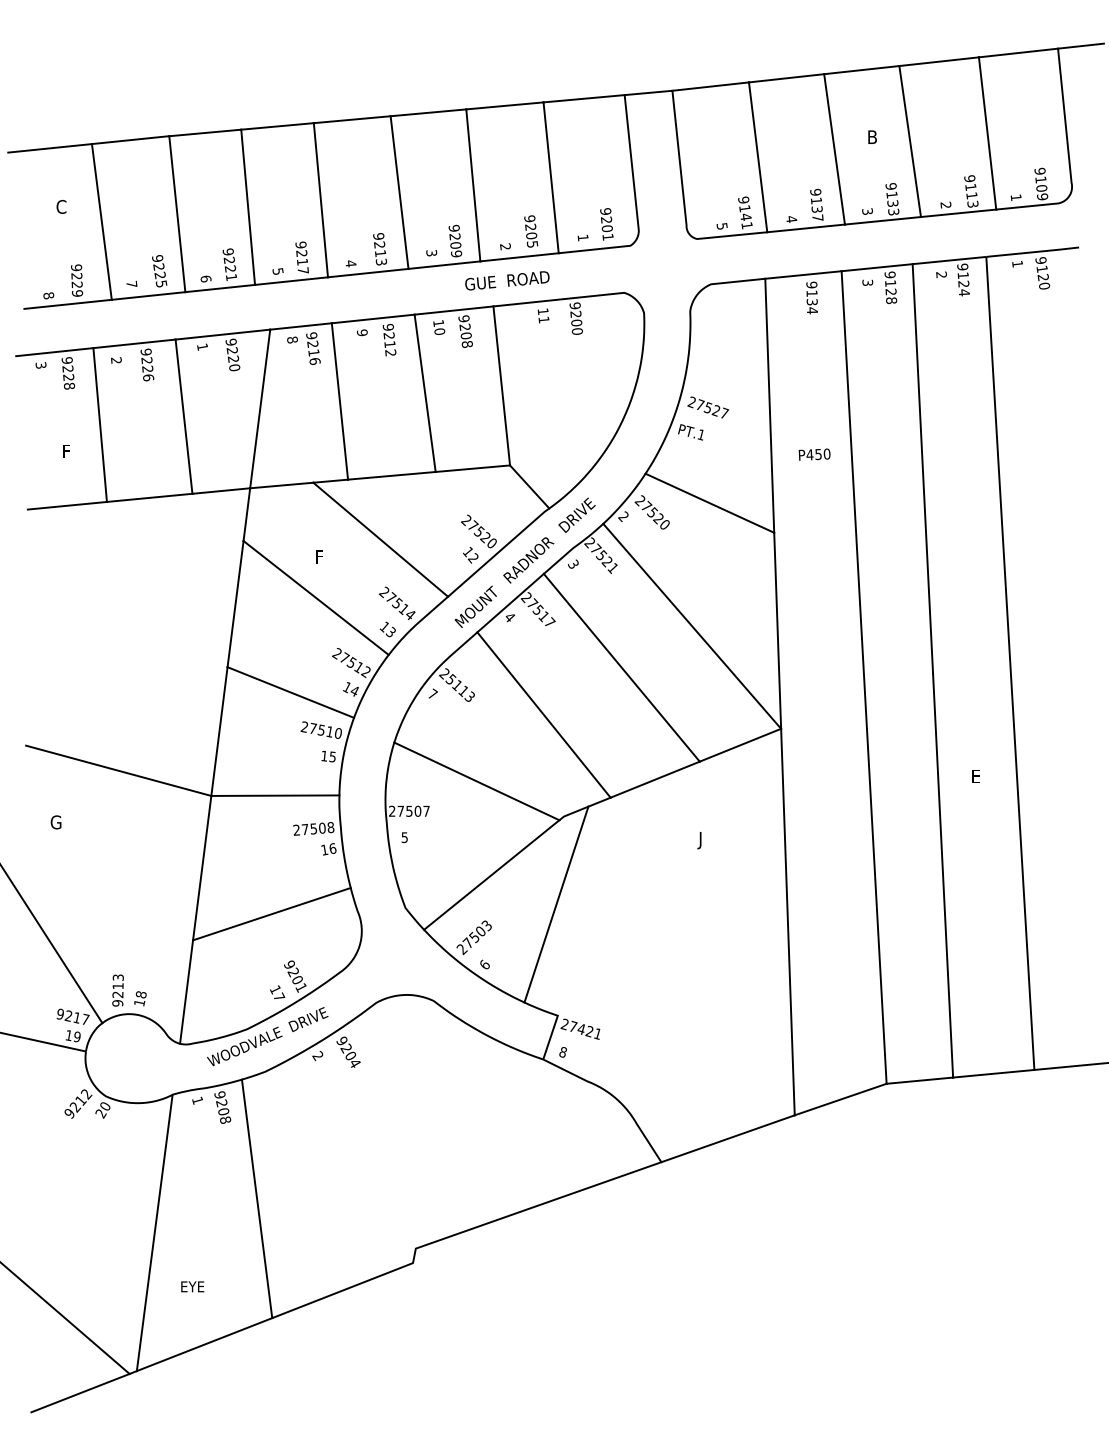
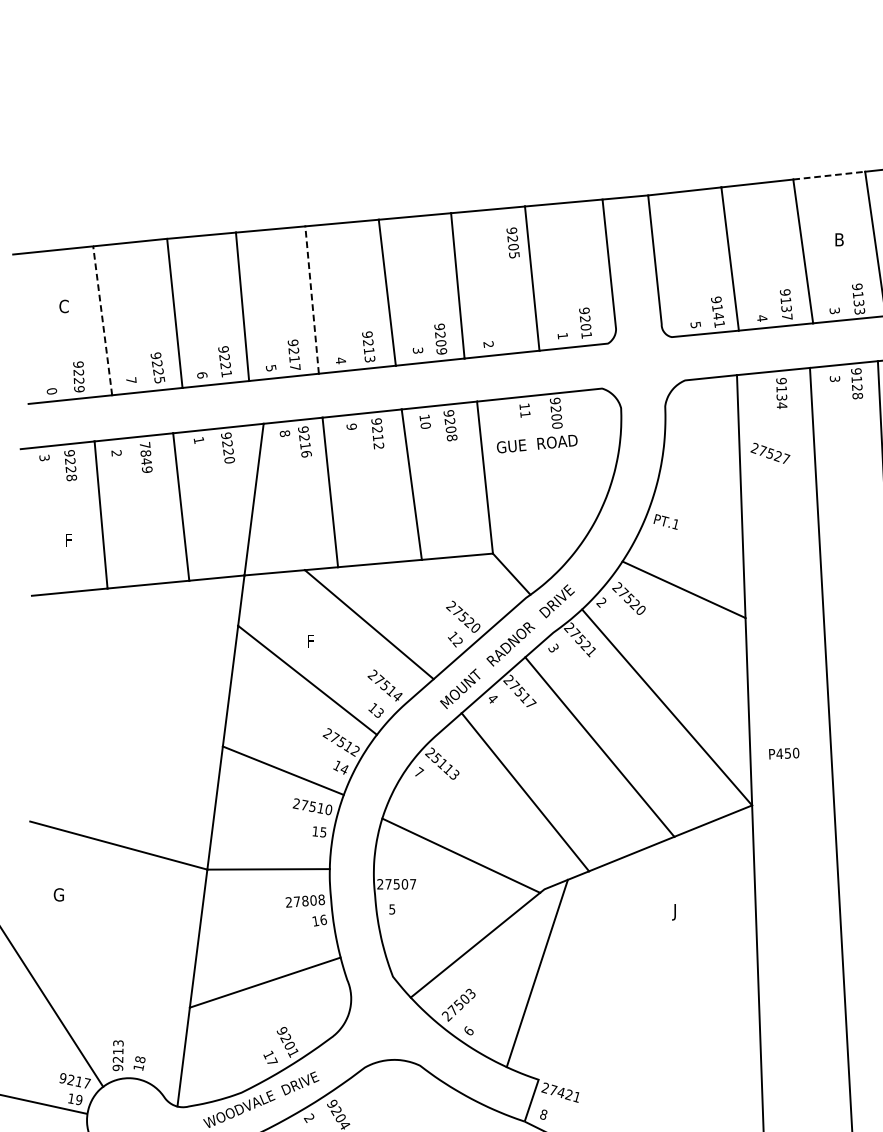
line: (861, 70) -> (828, 176), solid -> dashed
line: (320, 199) -> (311, 299), solid -> dashed
line: (101, 221) -> (102, 320), solid -> dashed
text: (531, 231) -> (513, 242), moved
text: (507, 280) -> (537, 443), moved
text: (48, 295) -> (51, 391), 8 -> 0
text: (147, 364) -> (146, 457), 9226 -> 7849
text: (708, 407) -> (770, 453), moved
text: (814, 454) -> (784, 753), moved
text: (313, 828) -> (305, 900), 27508 -> 27808

